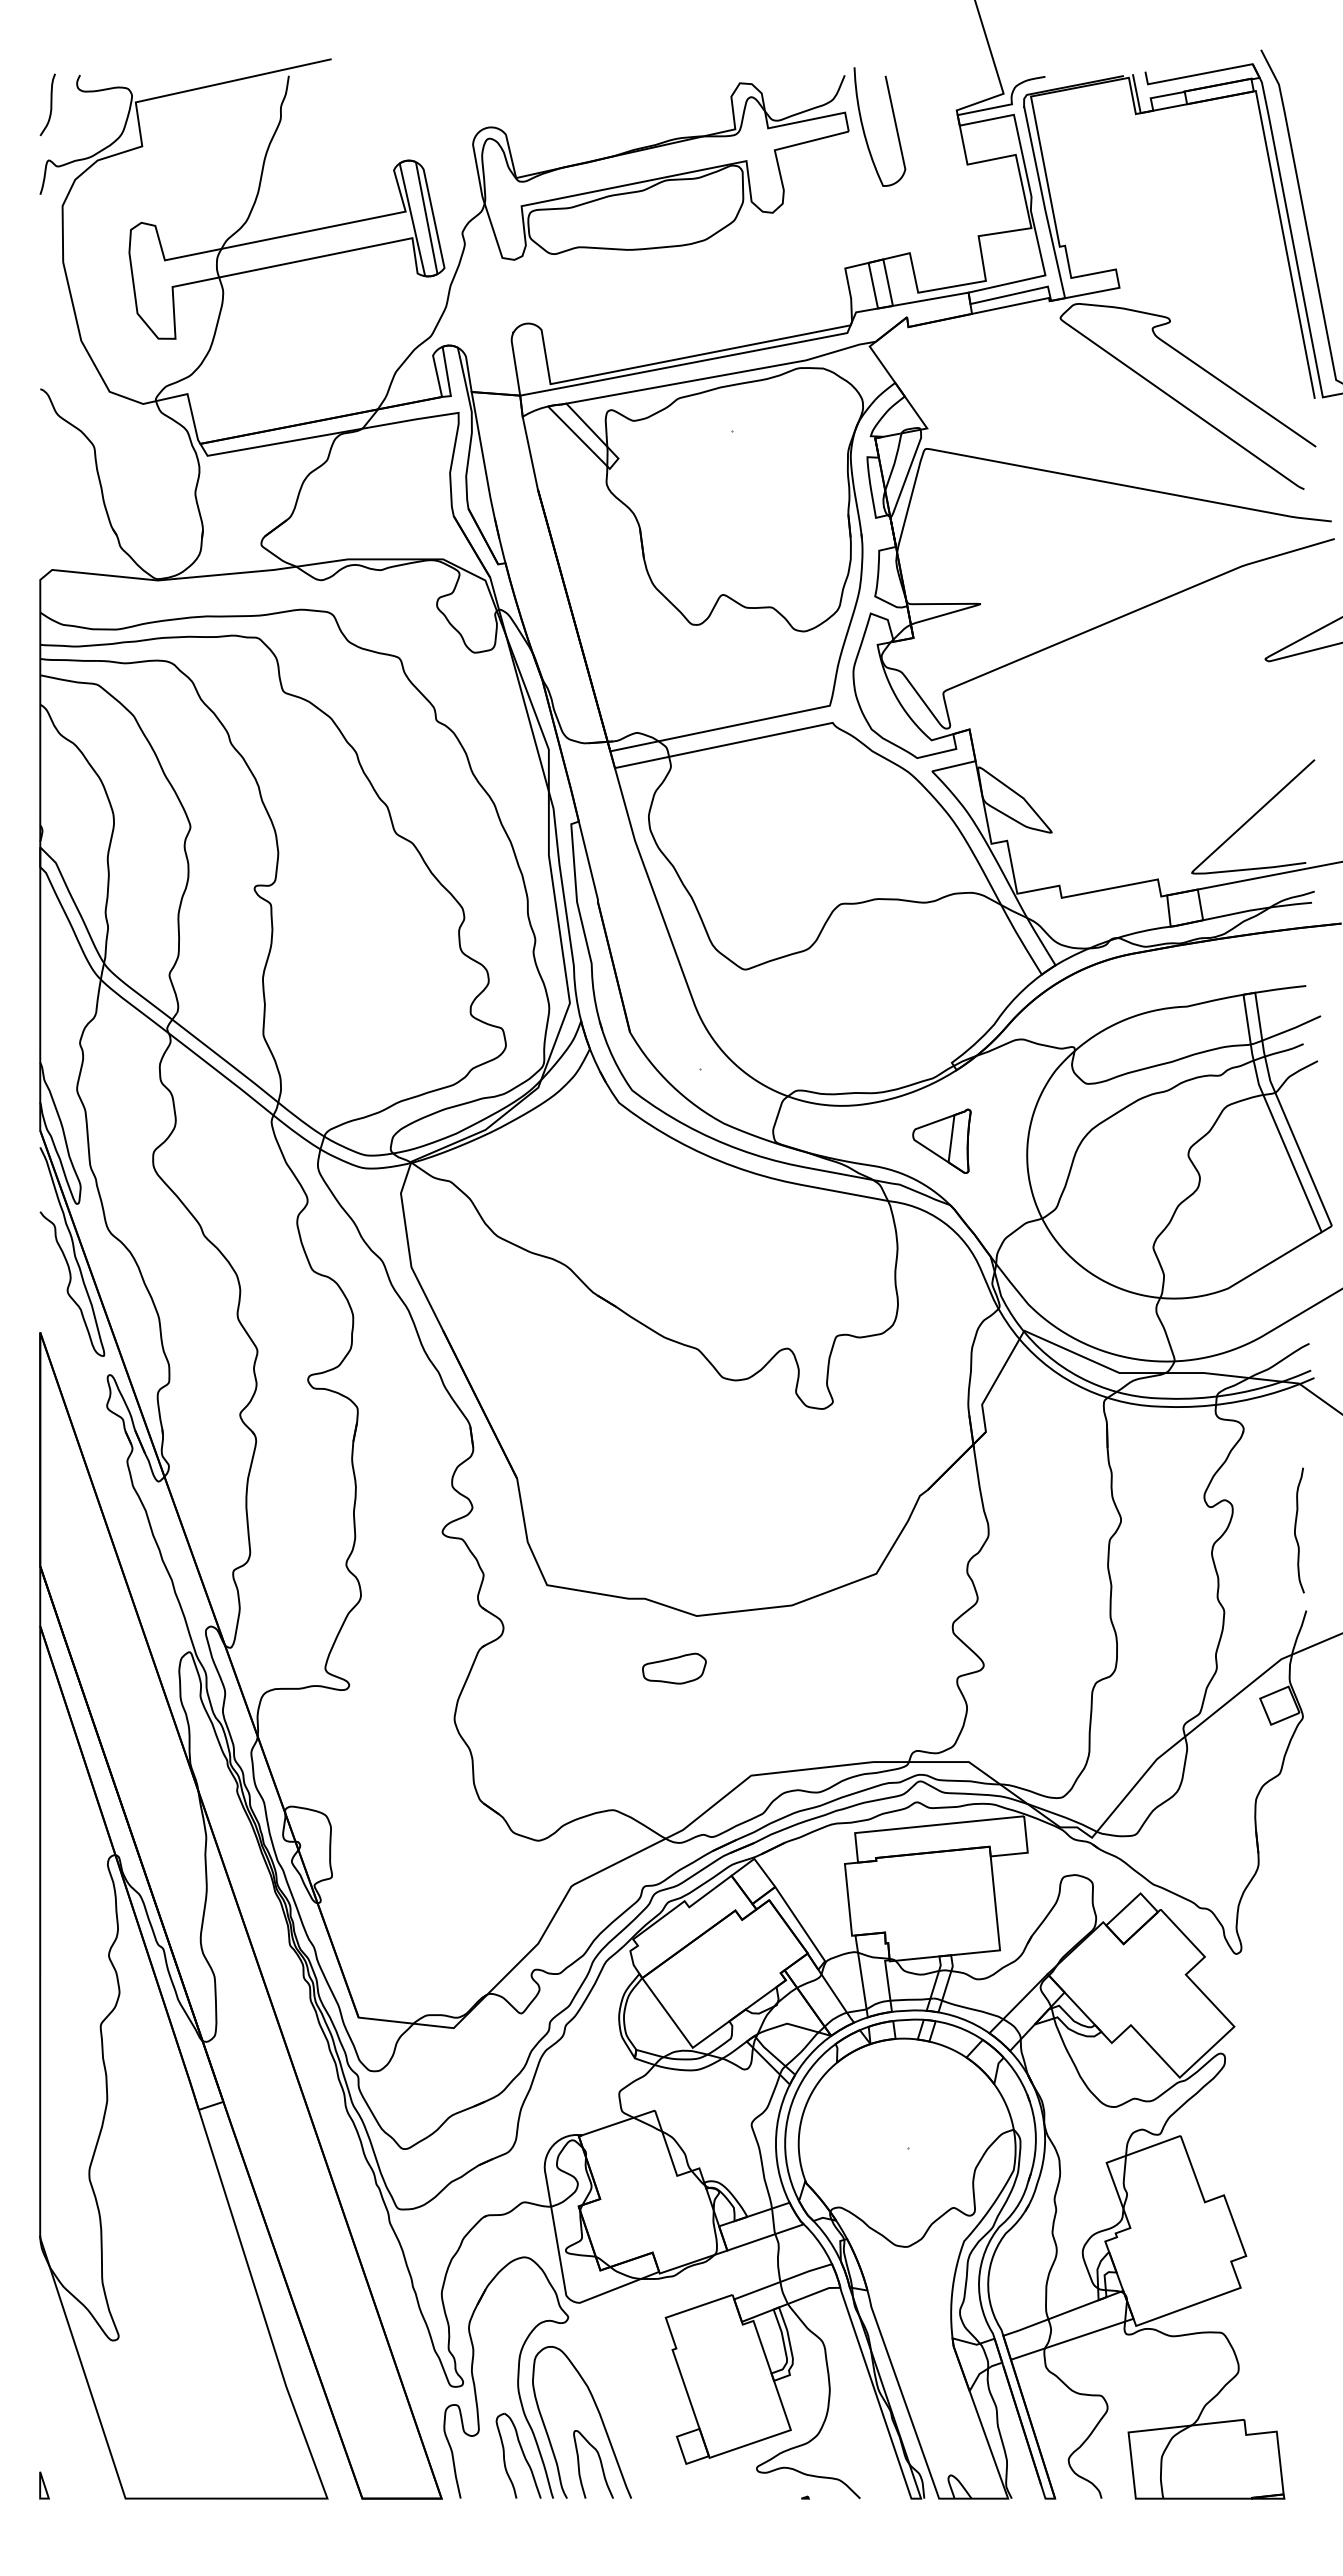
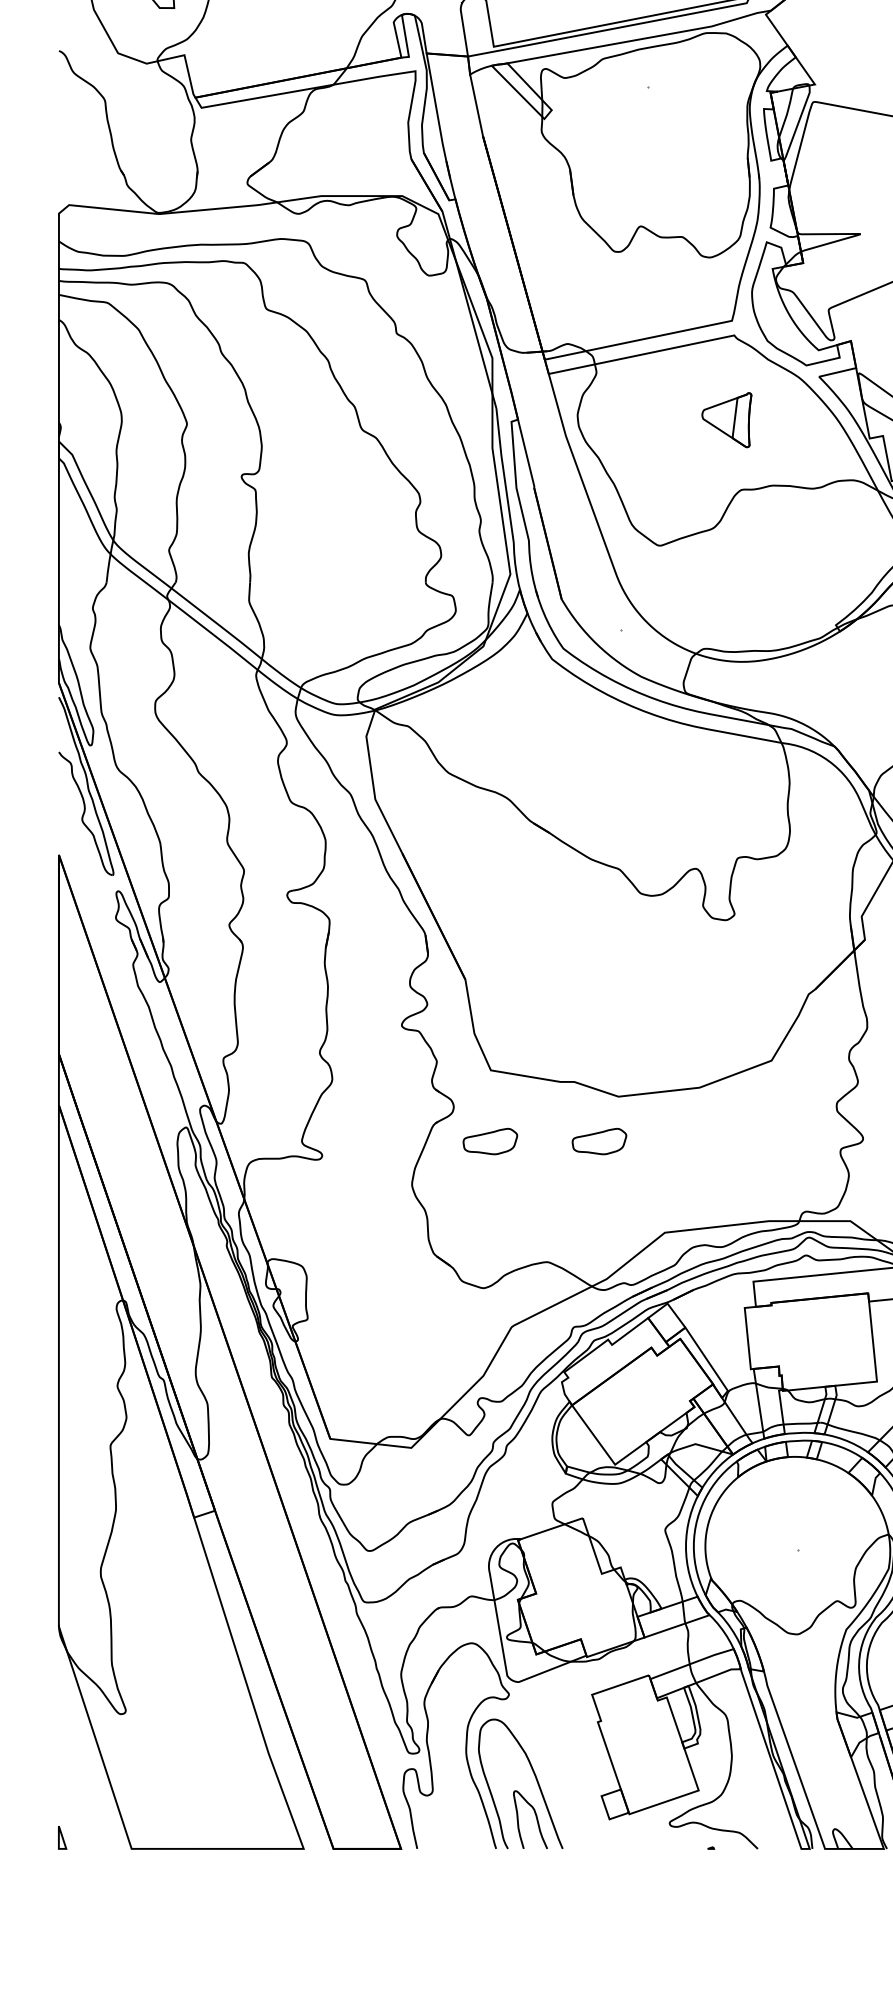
part: (941, 1140) -> (726, 419), moved
part: (546, 1668) -> (490, 1141), added
part: (518, 2455) -> (466, 1812), removed

